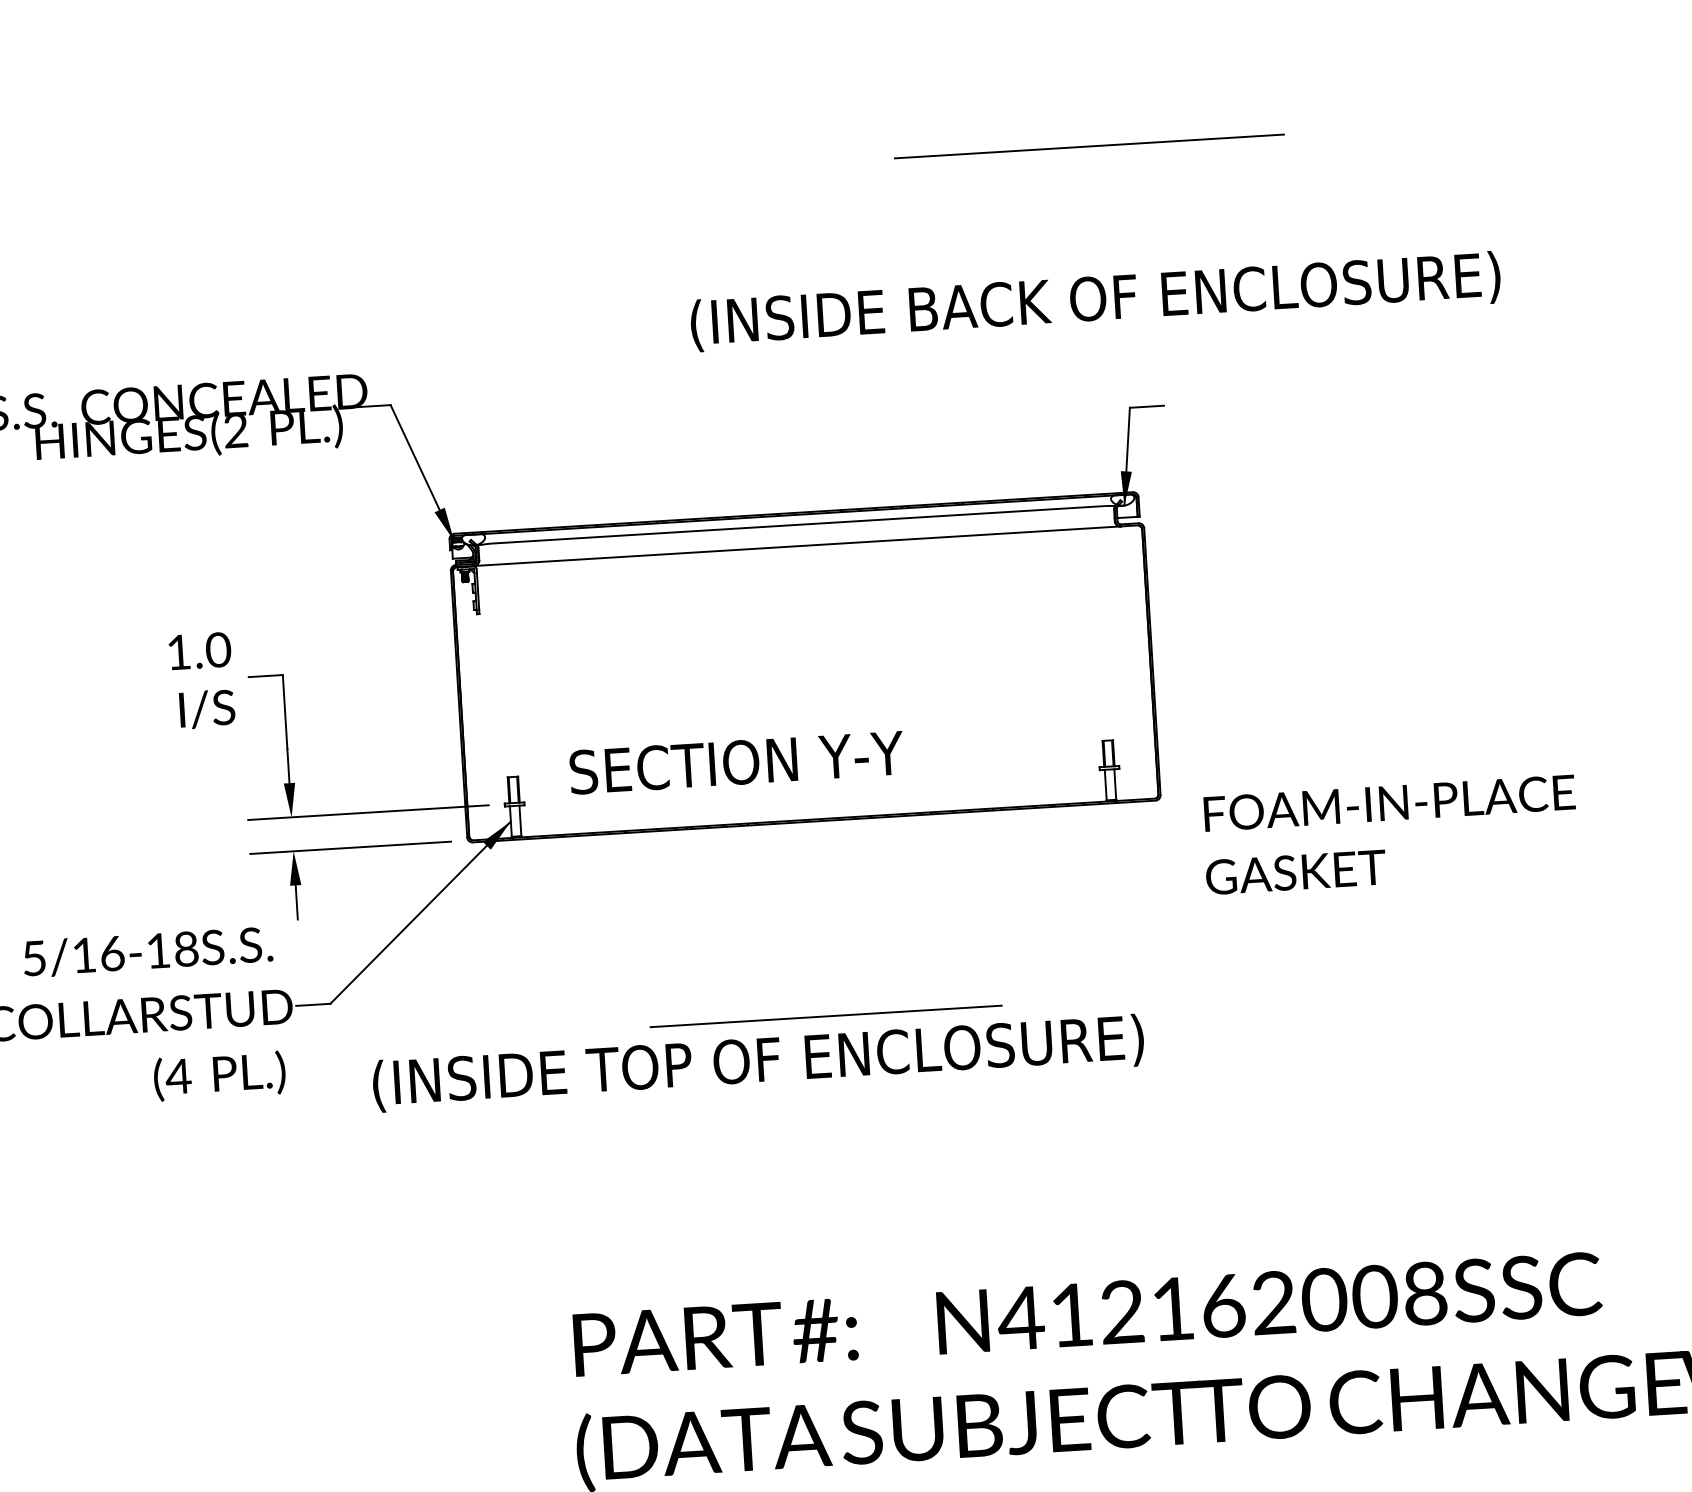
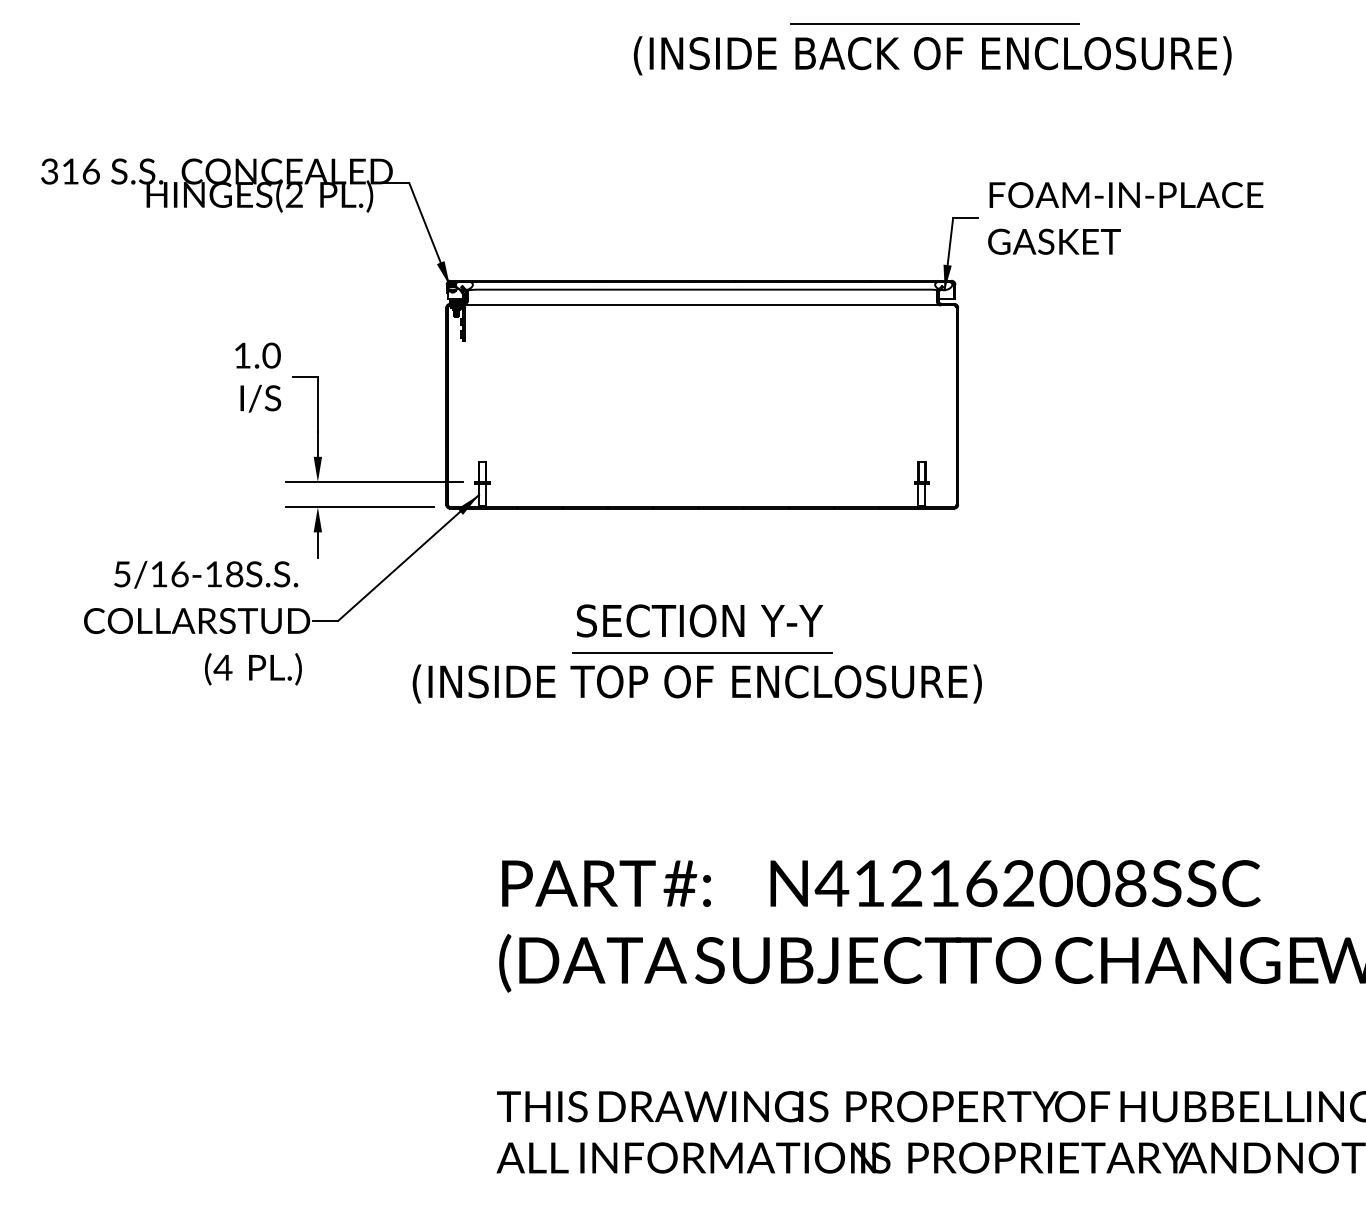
text: (1095, 301) -> (932, 55), moved
text: (736, 762) -> (699, 620), moved
text: (1390, 834) -> (1125, 218), moved
text: (757, 1062) -> (696, 683), moved

